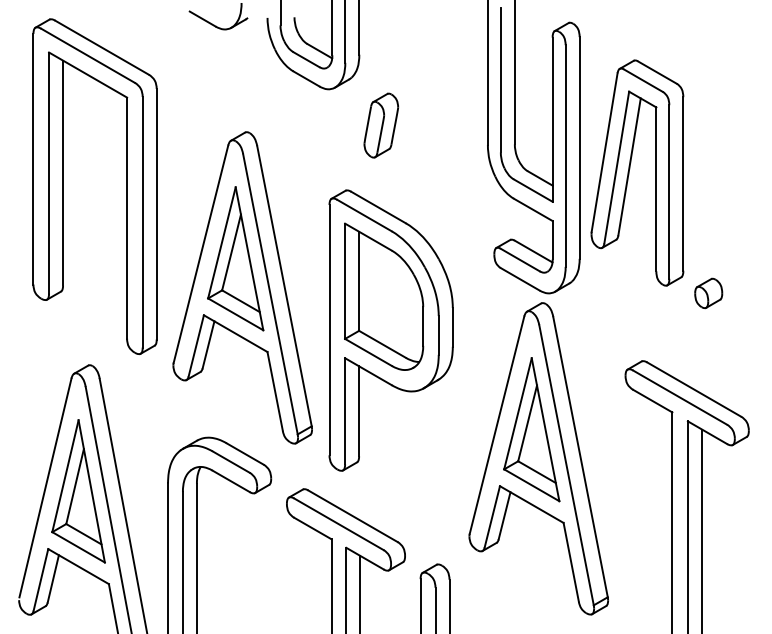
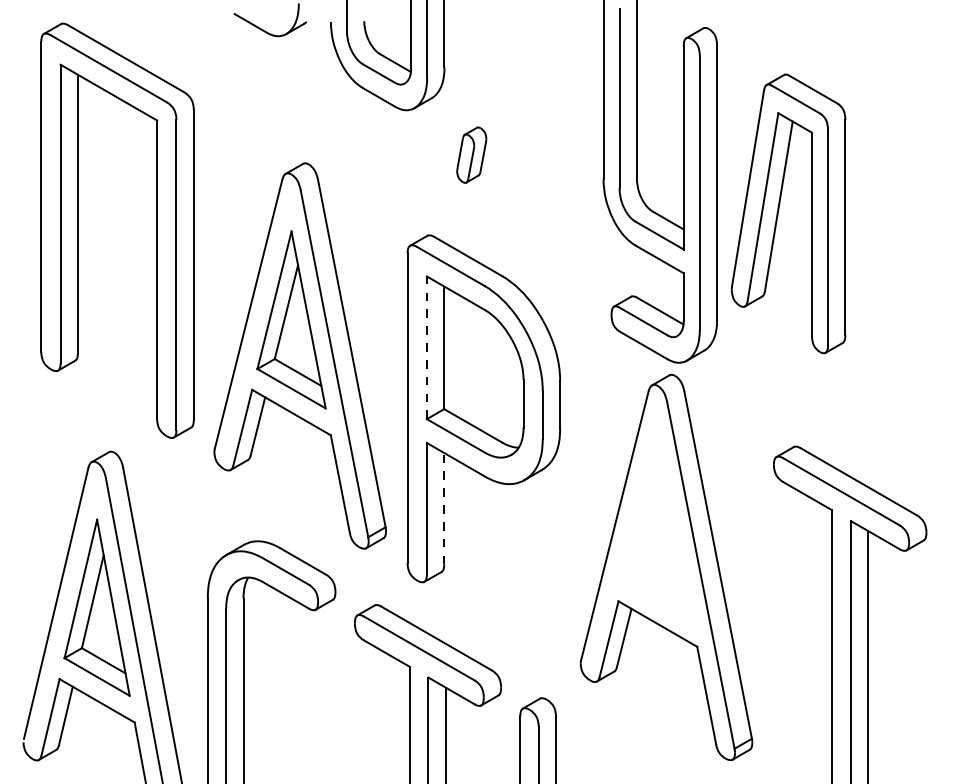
part: (381, 125) -> (471, 155), size x0.7
line: (345, 281) -> (427, 348), solid -> dashed
part: (708, 293) -> (876, 362), removed
line: (359, 411) -> (444, 508), solid -> dashed
part: (531, 429) -> (657, 531), removed

